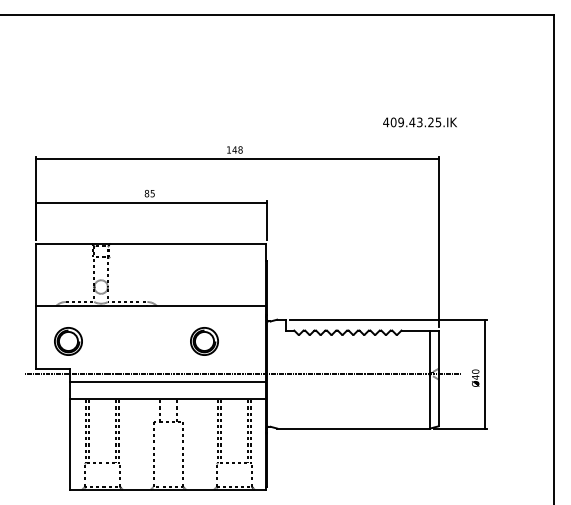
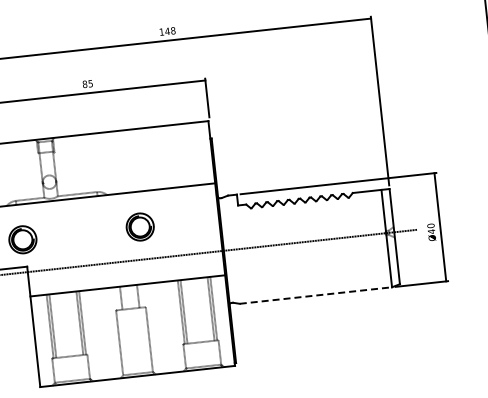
part: (204, 341) -> (140, 227), moved
line: (167, 382) -> (125, 269), removed
line: (353, 428) -> (315, 295), solid -> dashed

